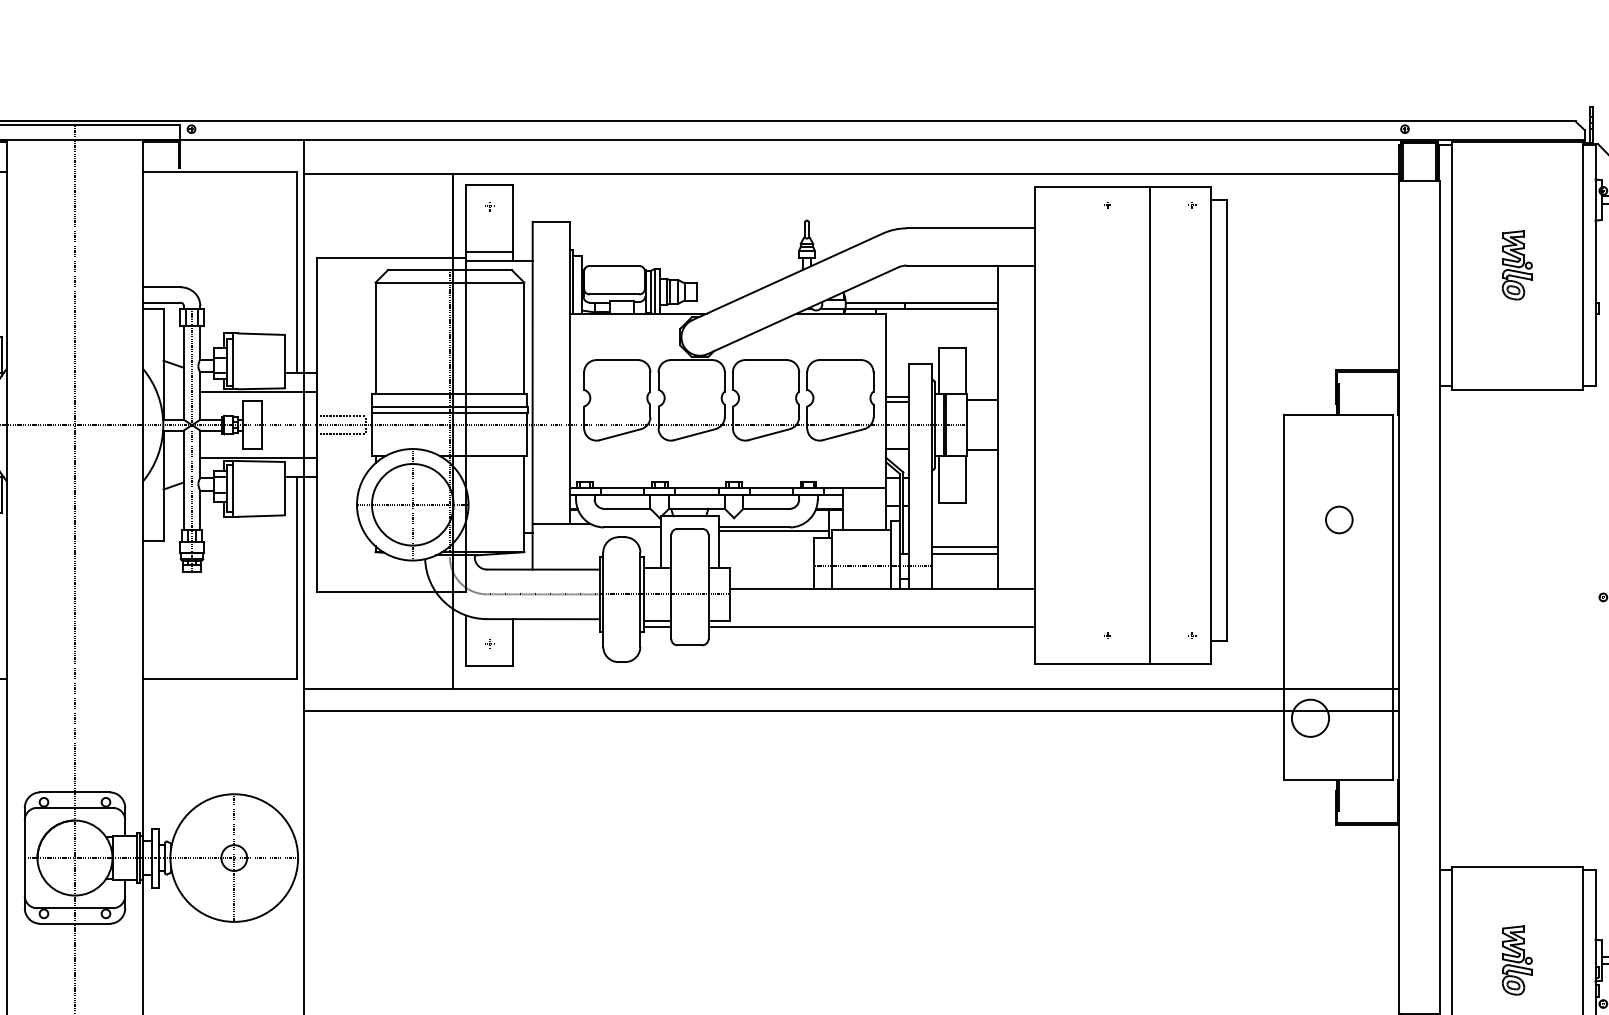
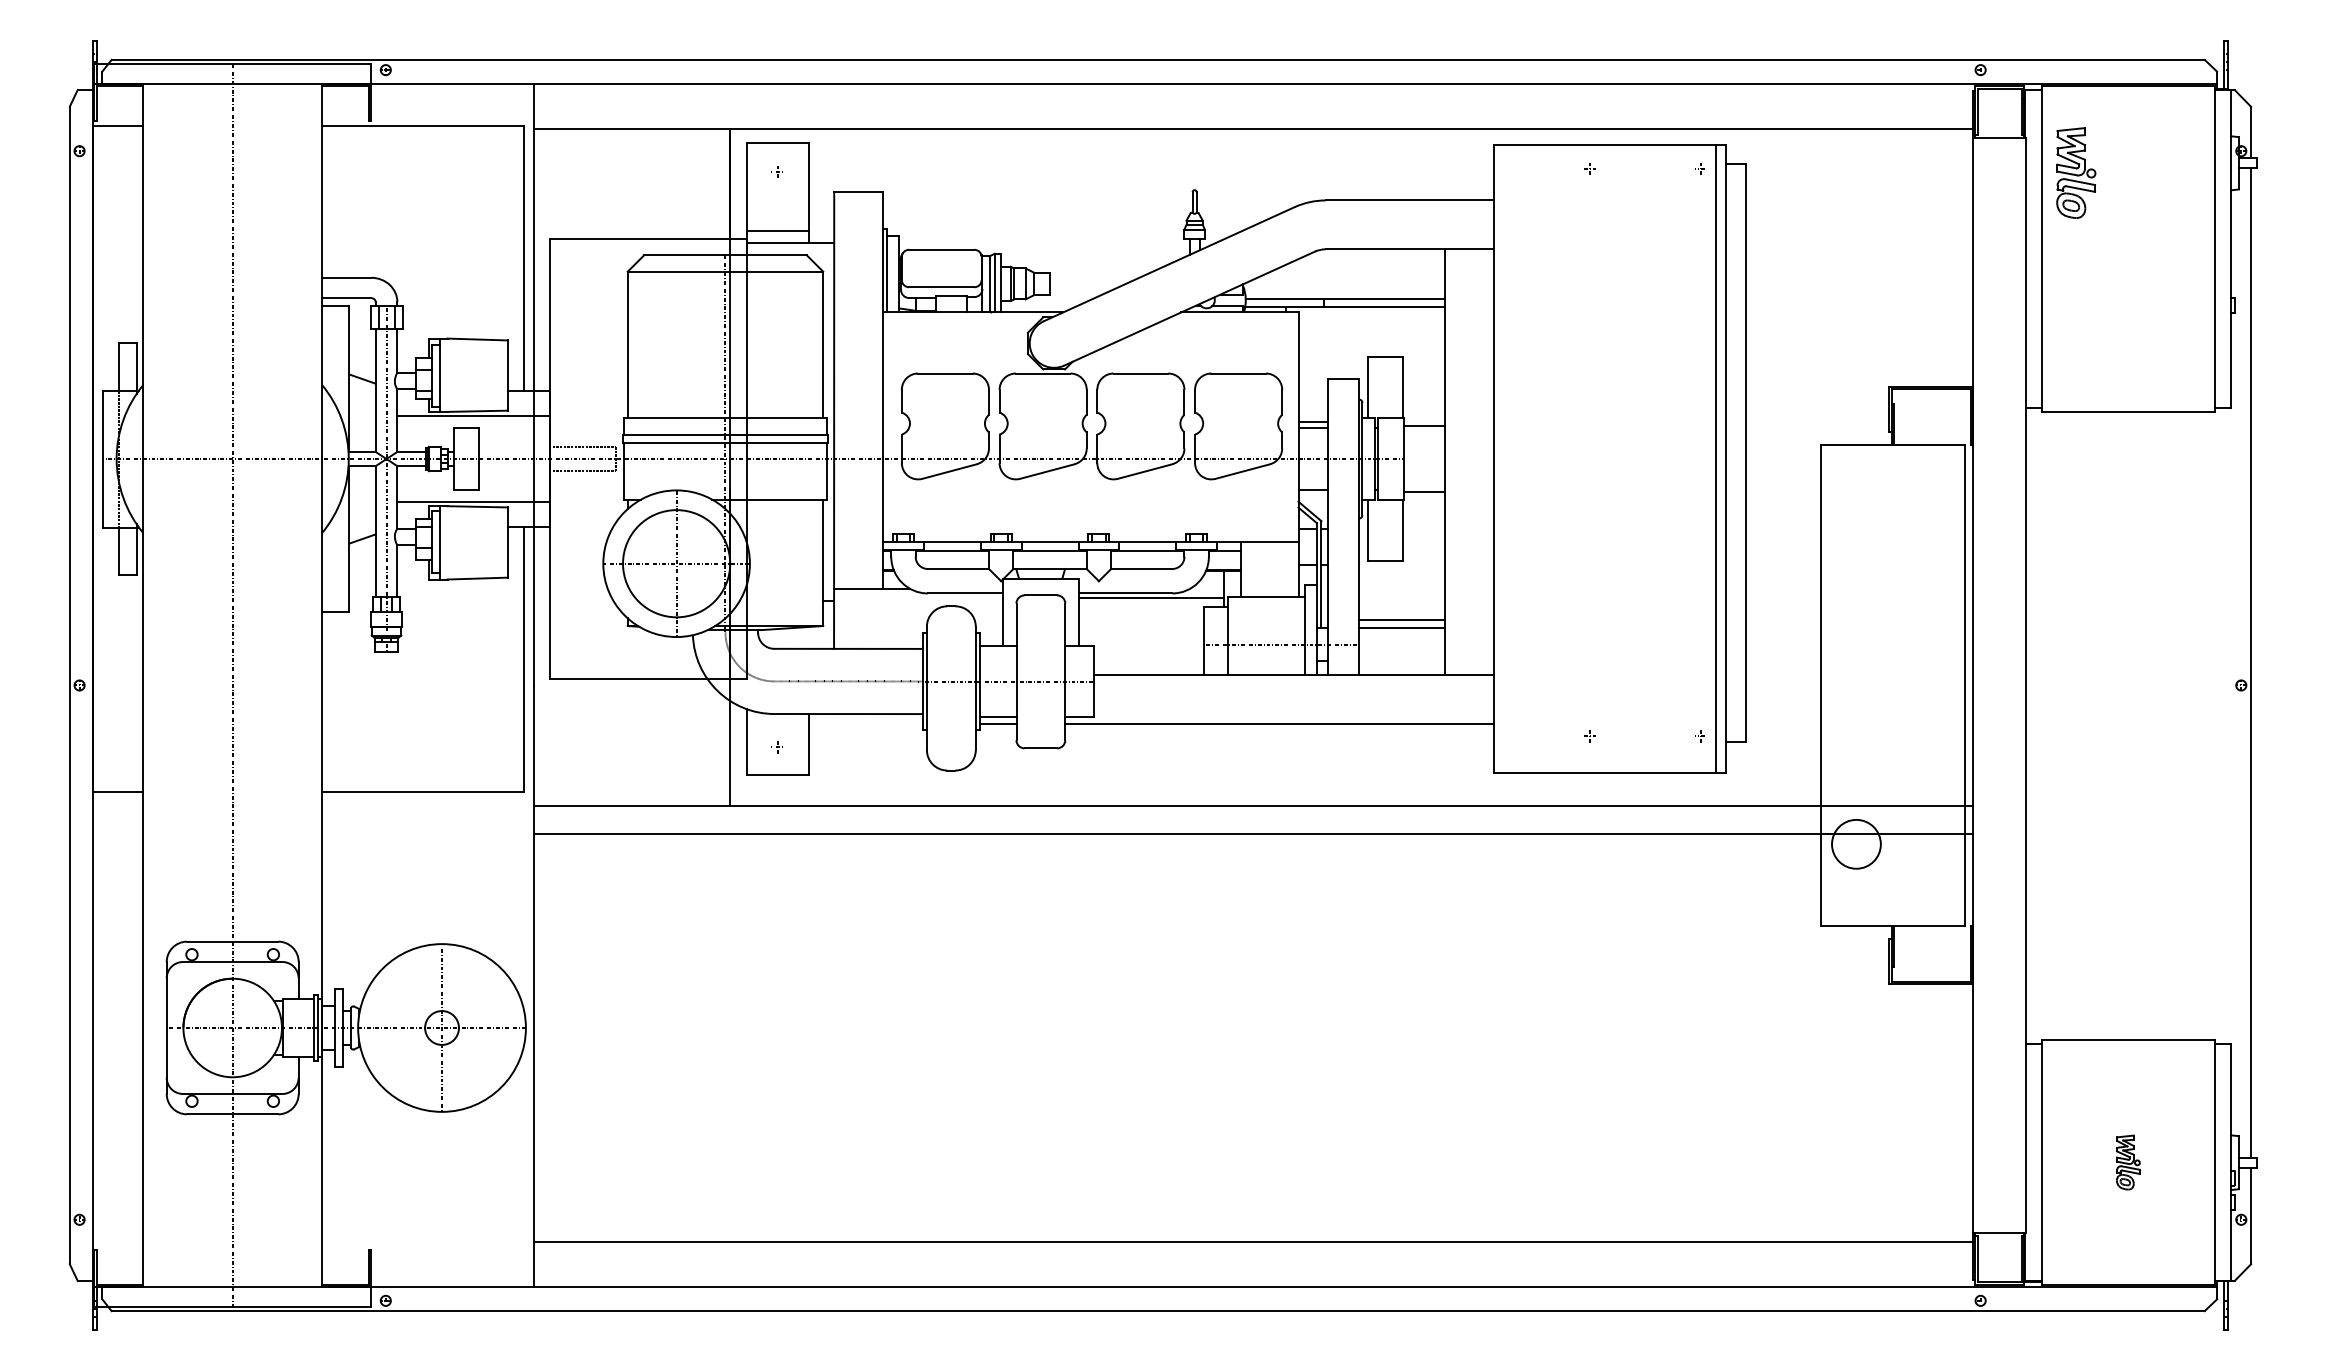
part: (1517, 264) -> (2076, 172), moved
line: (1149, 424) -> (1716, 458), moved
circle: (1338, 519) -> (1893, 583), removed
part: (1517, 960) -> (2128, 1162), size x0.6

